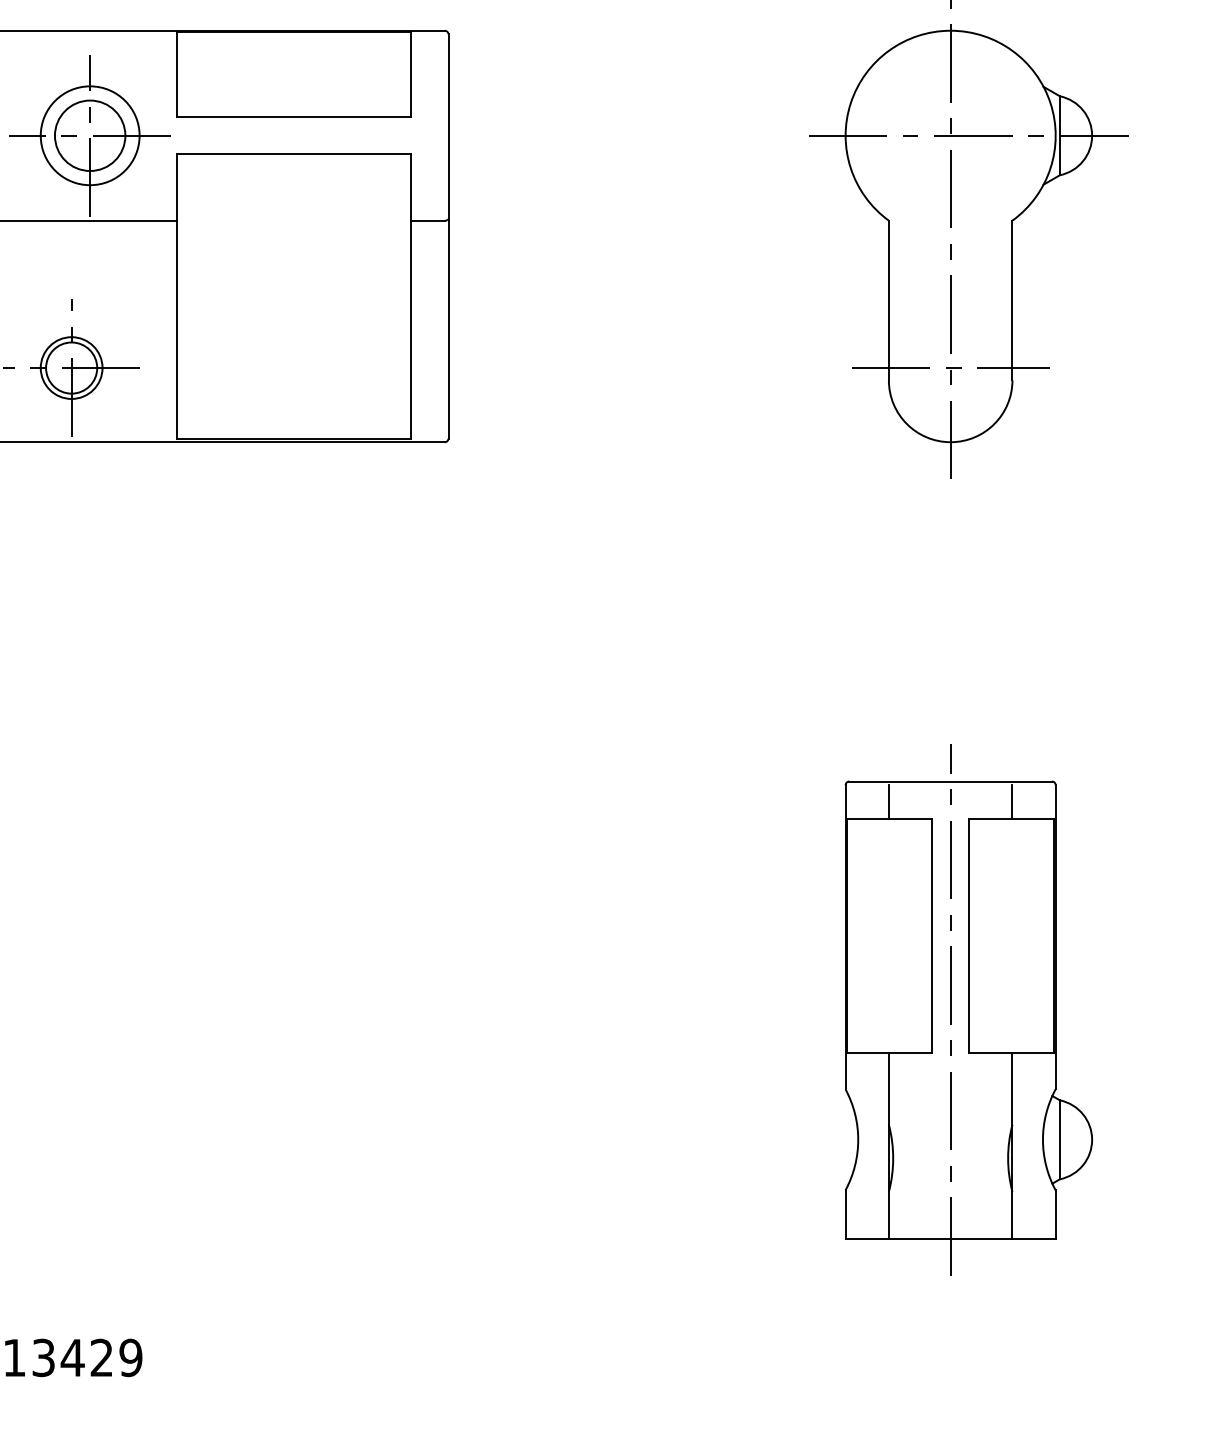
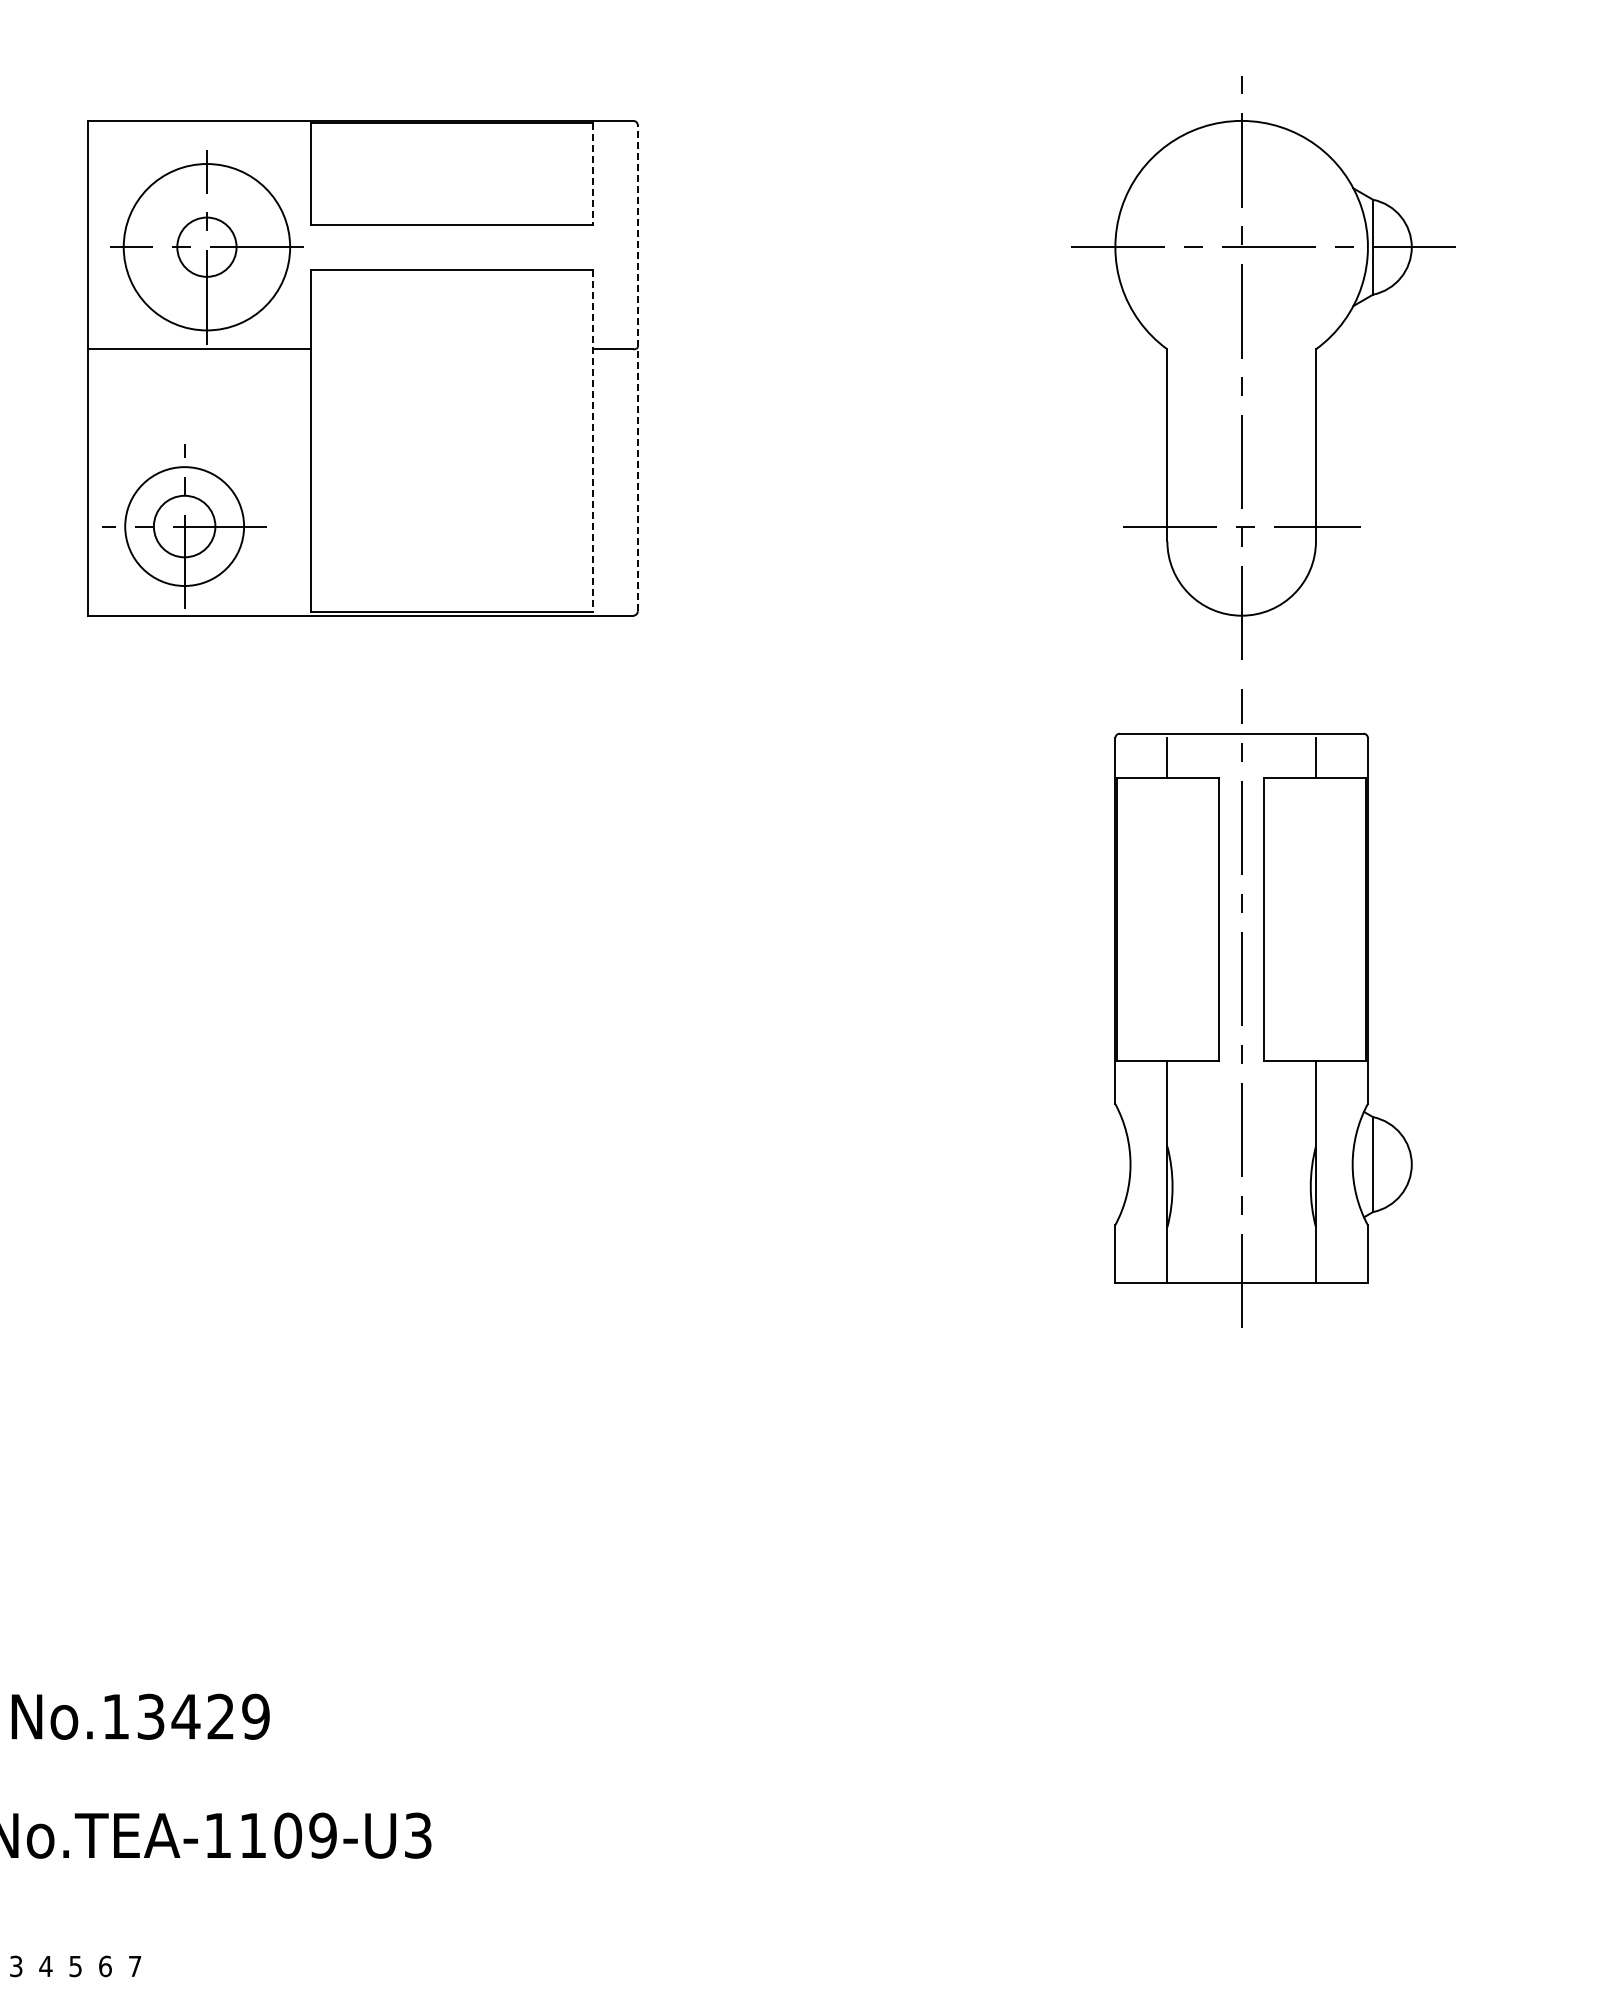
line: (411, 74) -> (593, 173), solid -> dashed
circle: (89, 135) -> (206, 246), size x0.7
circle: (89, 135) -> (206, 246), size x1.4
line: (448, 236) -> (637, 368), solid -> dashed
line: (411, 297) -> (593, 441), solid -> dashed
circle: (71, 368) -> (184, 526), size x1.6
part: (968, 1010) -> (1263, 1008), moved

